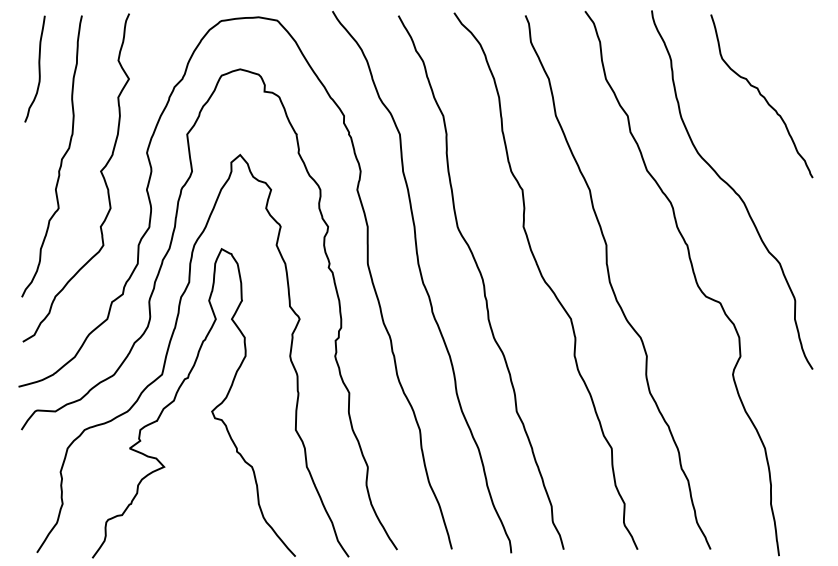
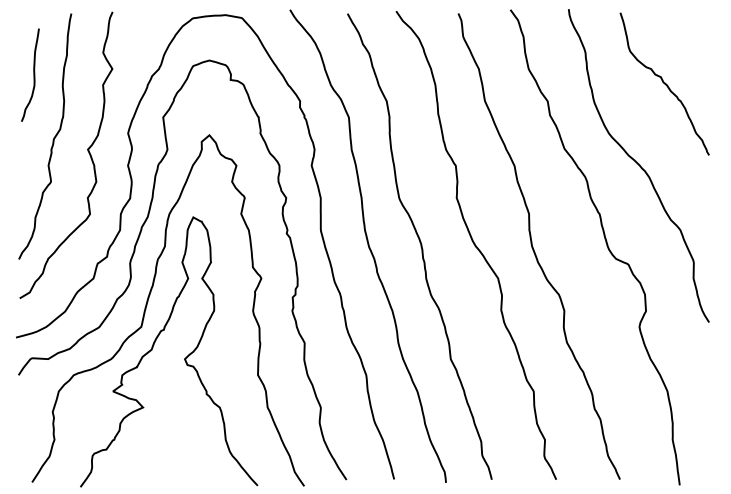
curve: (38, 68) -> (33, 74), moved

